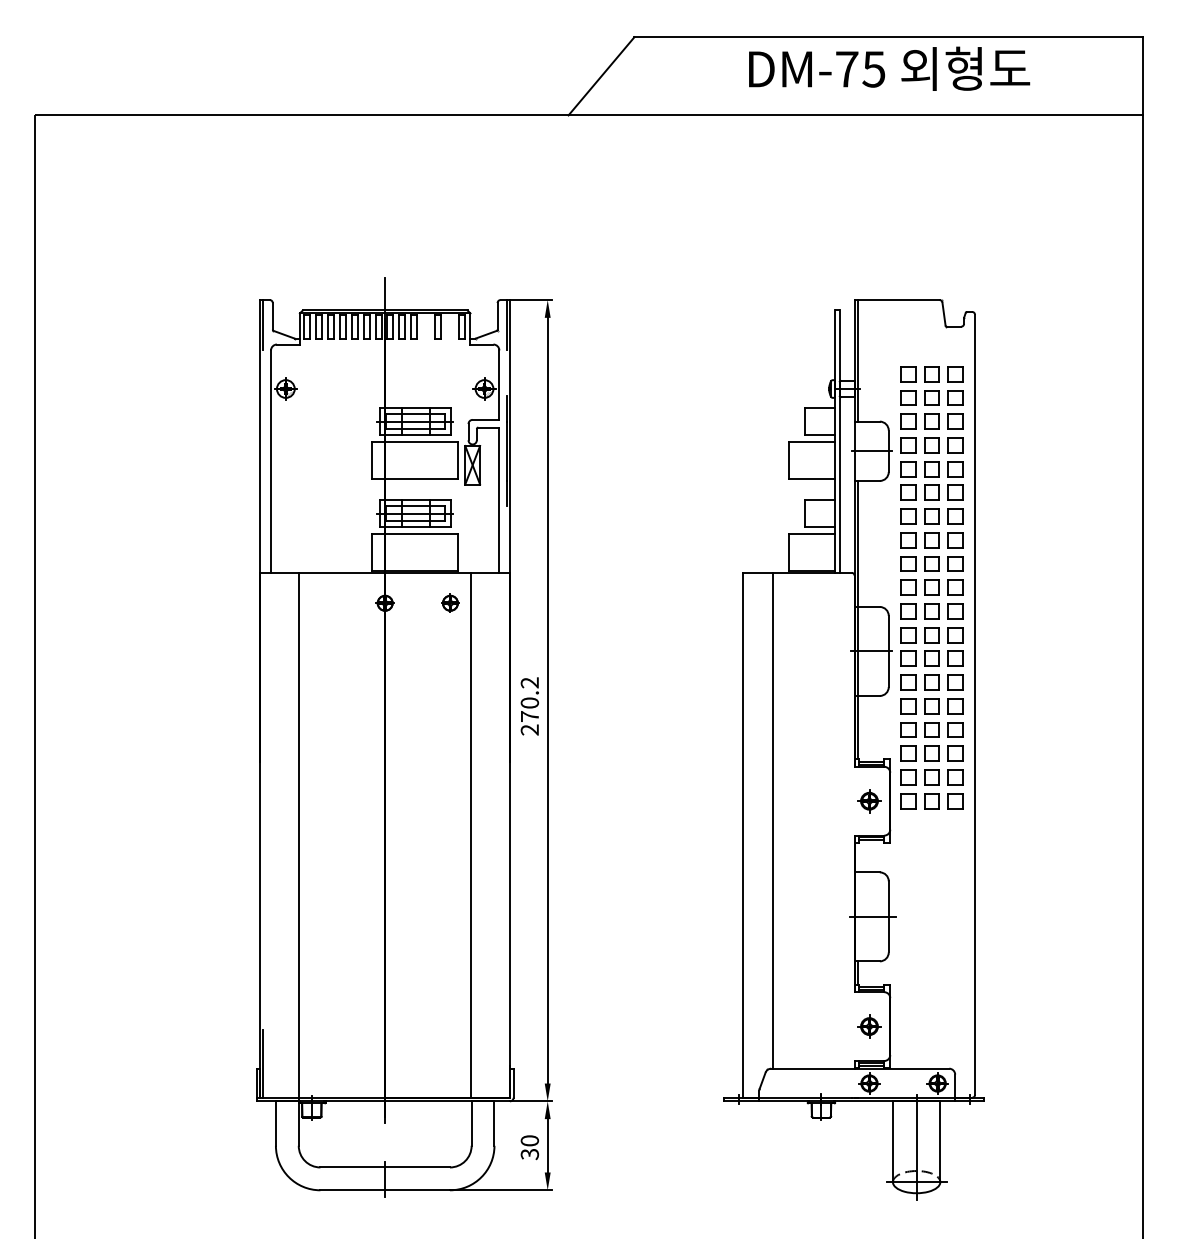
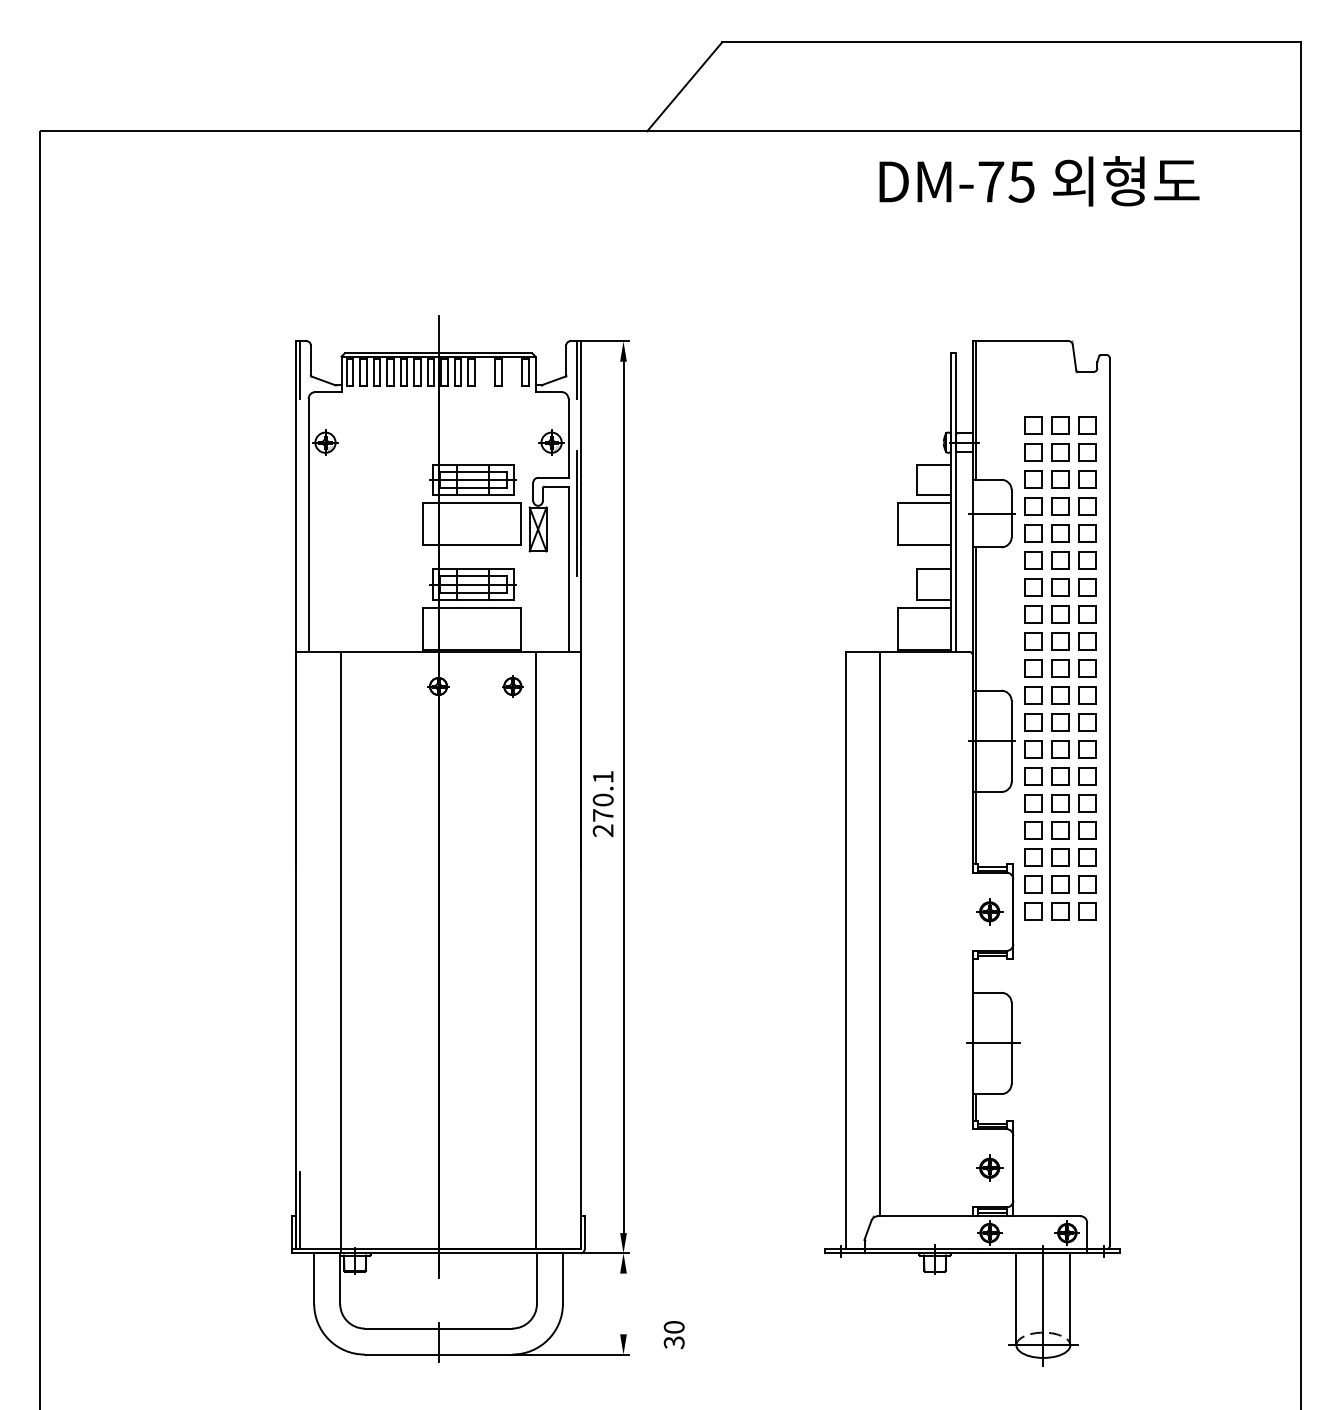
text: (889, 68) -> (1039, 181), moved
text: (529, 682) -> (602, 776), 270.2 -> 270.1
line: (547, 1145) -> (623, 1303), removed
text: (529, 1148) -> (673, 1335), moved

